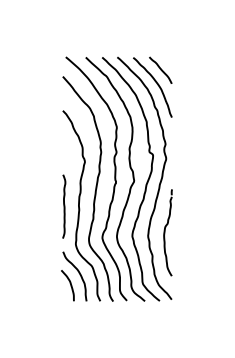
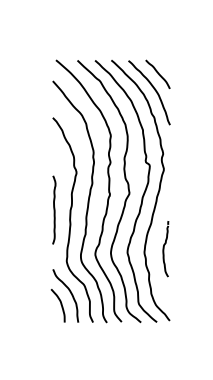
curve: (64, 206) -> (54, 209), moved
part: (167, 232) -> (165, 248), size x0.6

